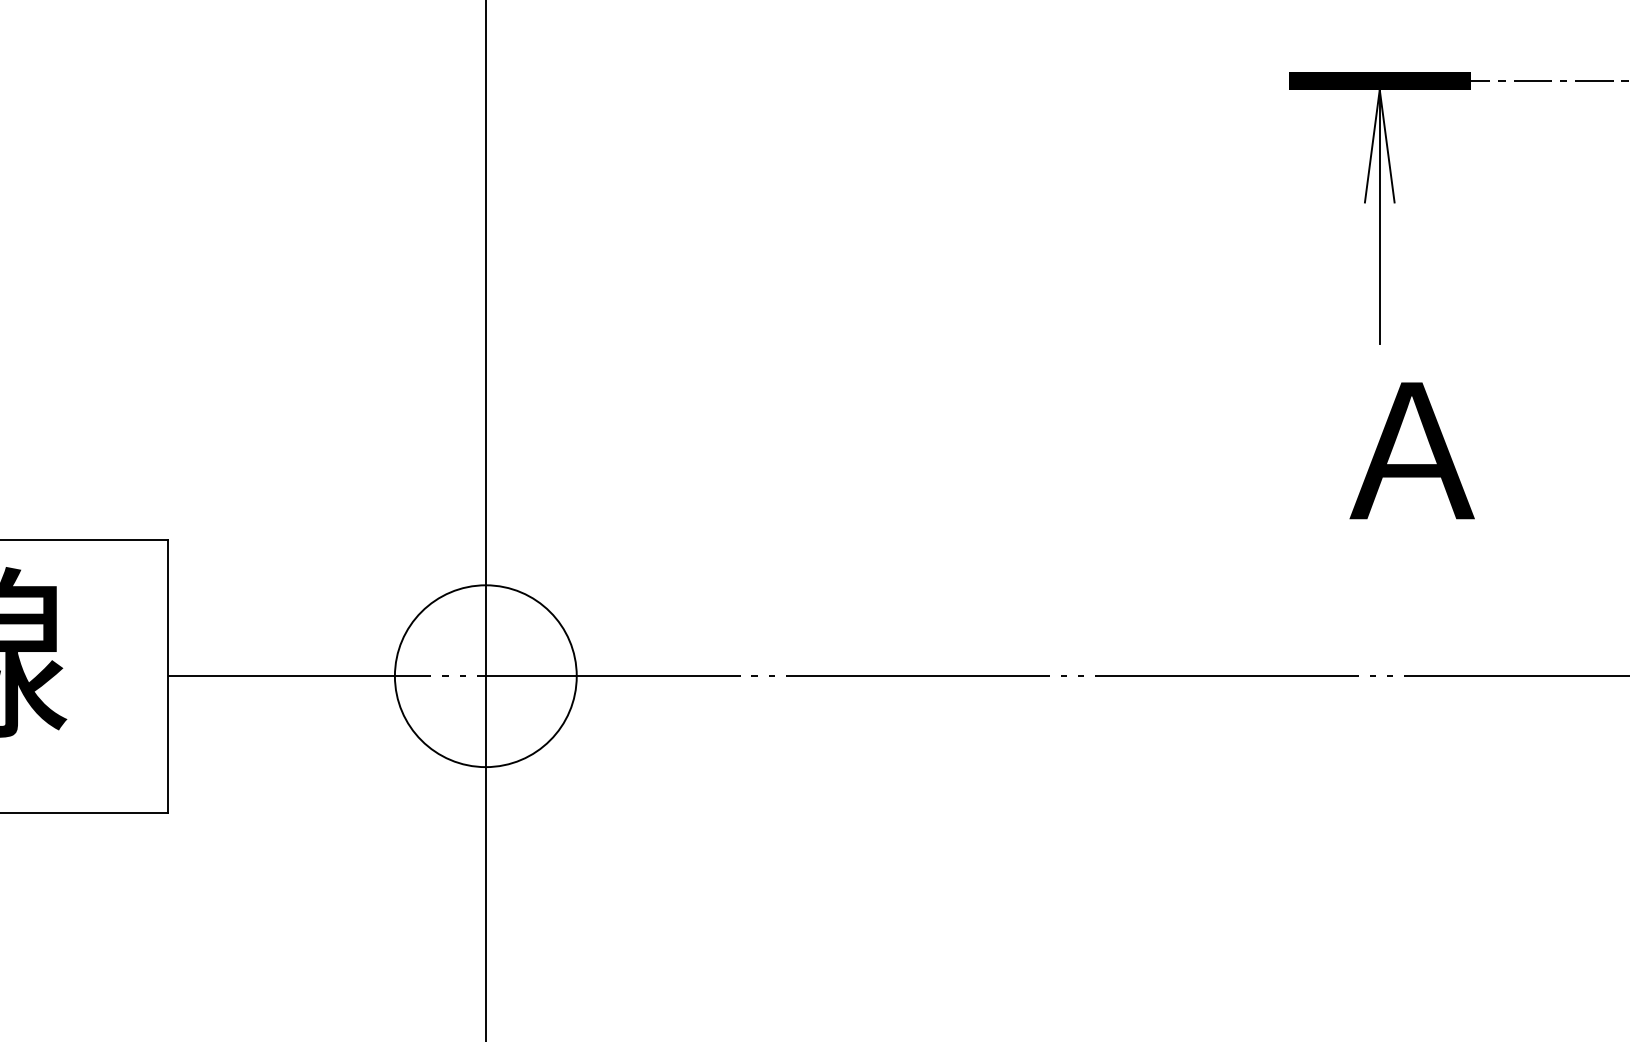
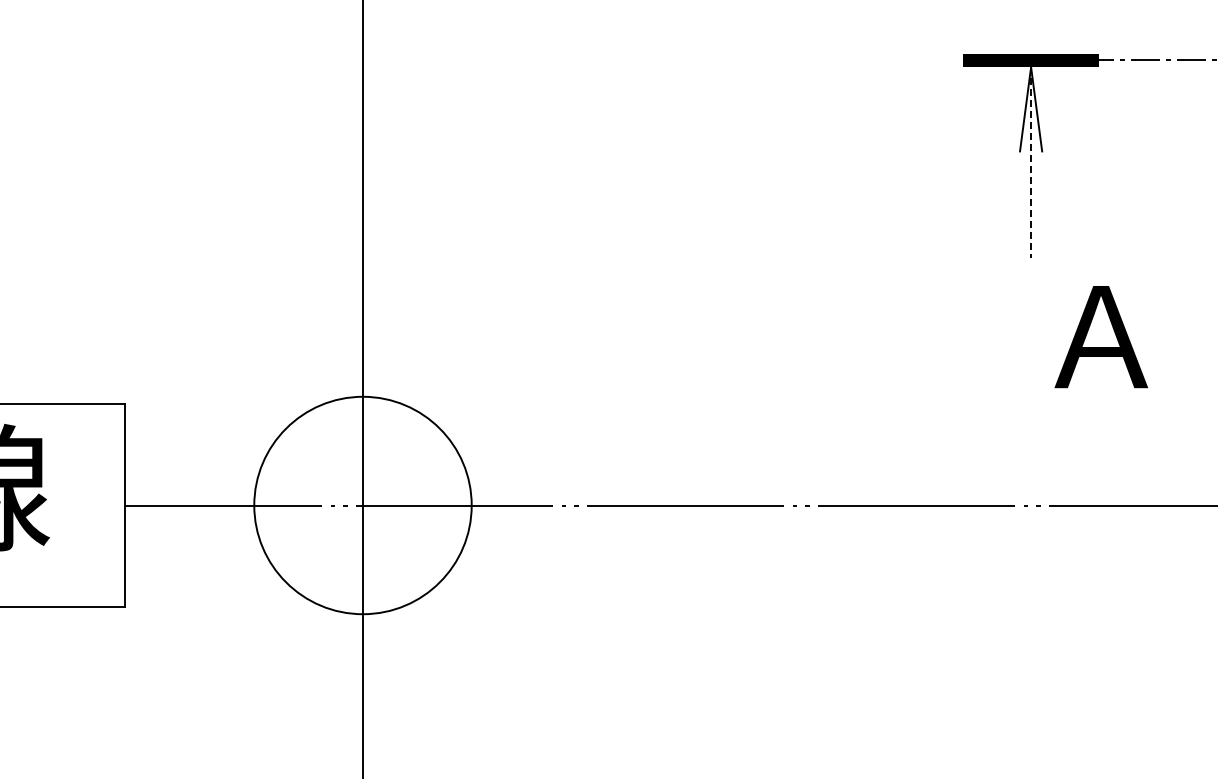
line: (1380, 217) -> (1031, 162), solid -> dashed
text: (1411, 451) -> (1100, 337), moved
circle: (485, 676) -> (362, 505), size x1.6

